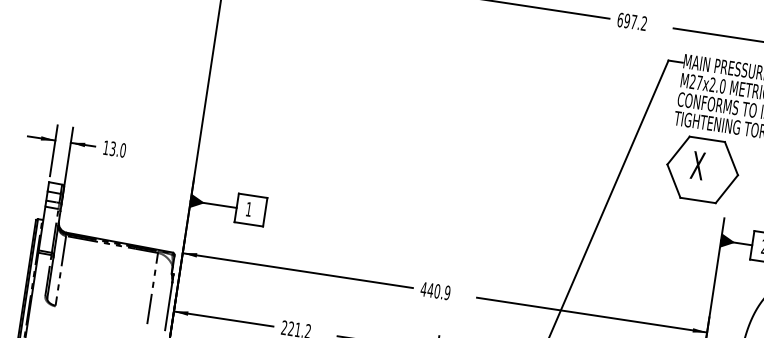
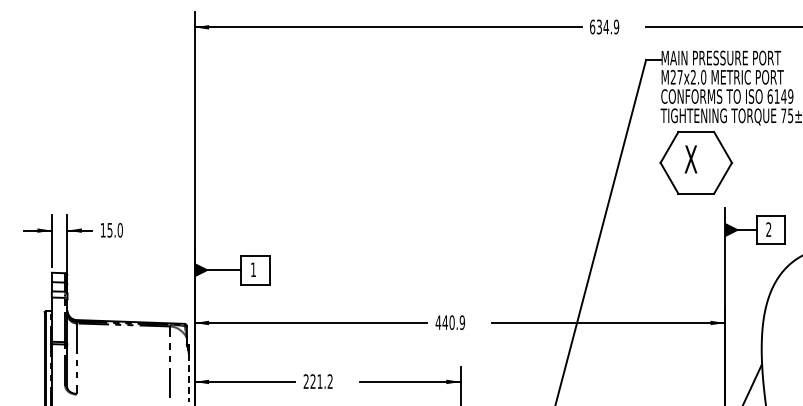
text: (635, 21) -> (607, 26), 697.2 -> 634.9
text: (112, 148) -> (109, 229), 13.0 -> 15.0
line: (168, 306) -> (188, 377), solid -> dashed

